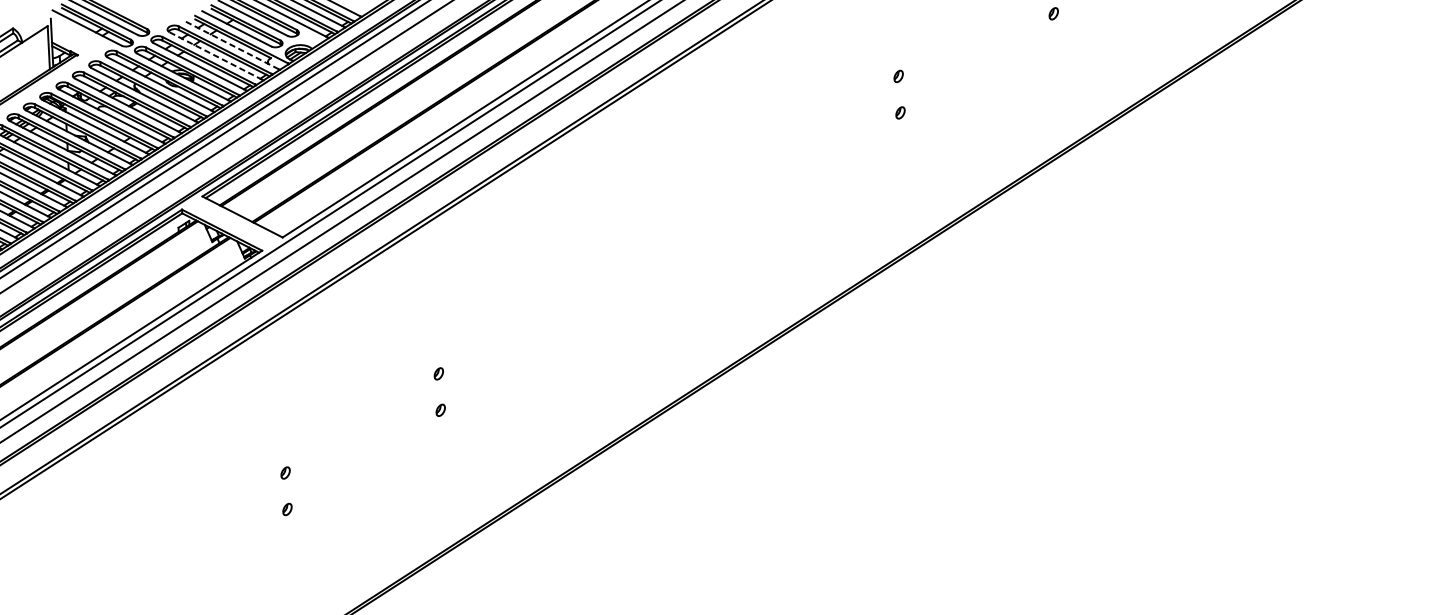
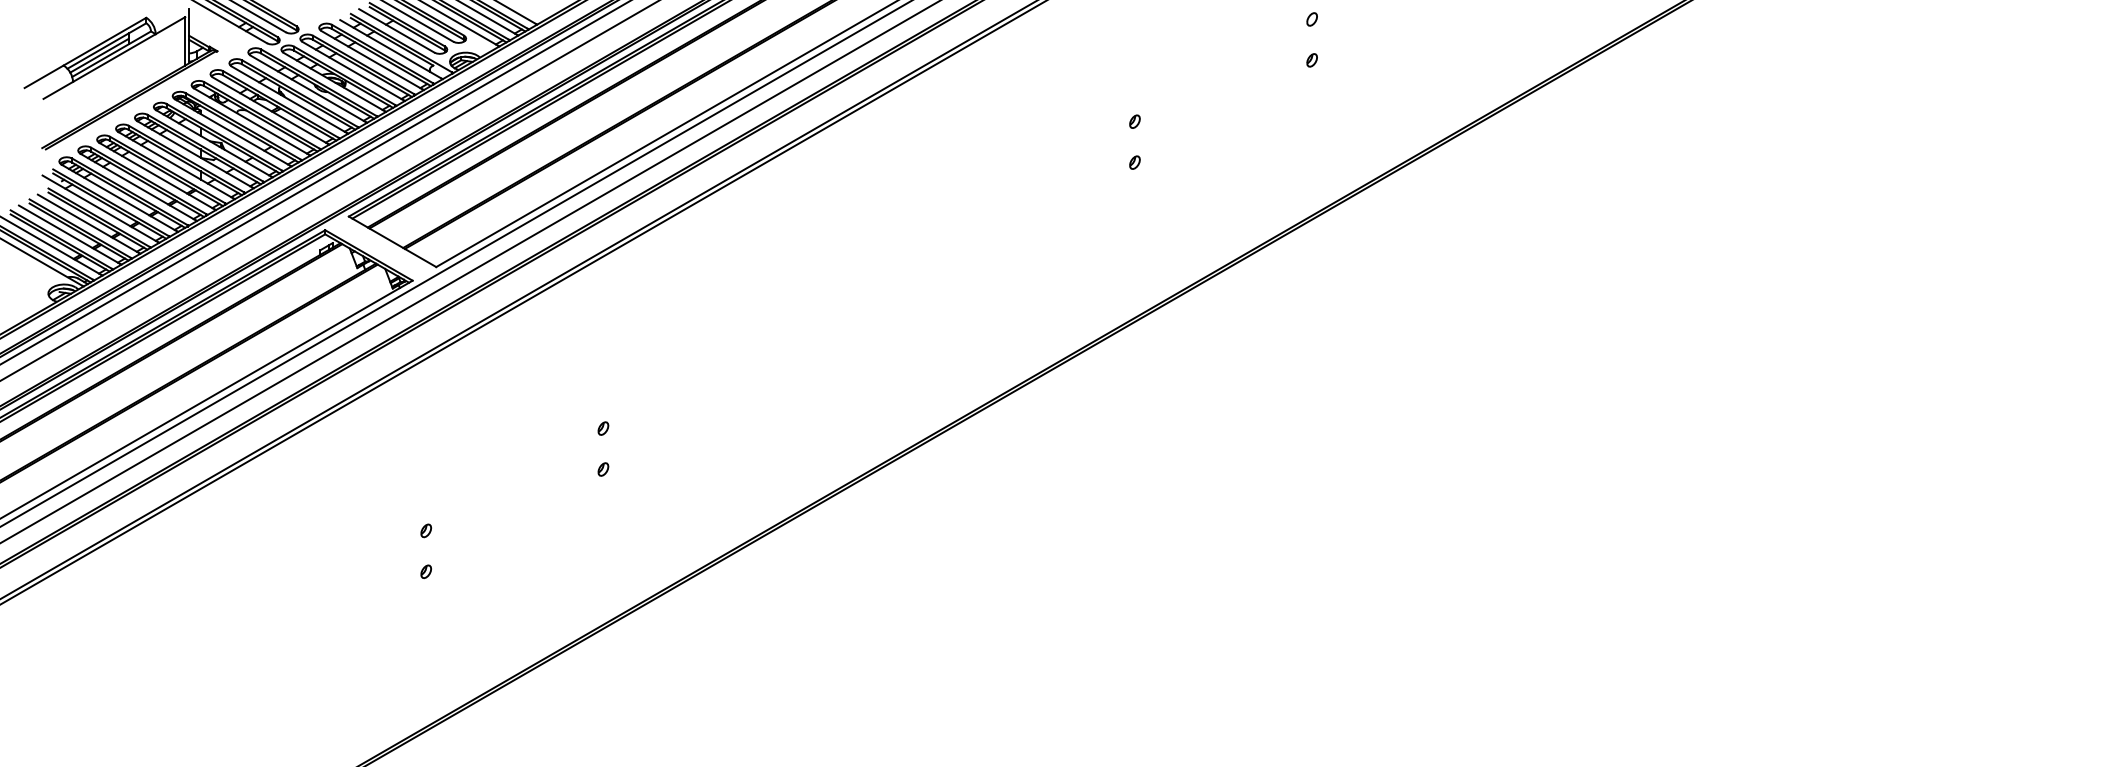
line: (232, 45) -> (391, 49), dashed -> solid
line: (216, 56) -> (372, 60), dashed -> solid

